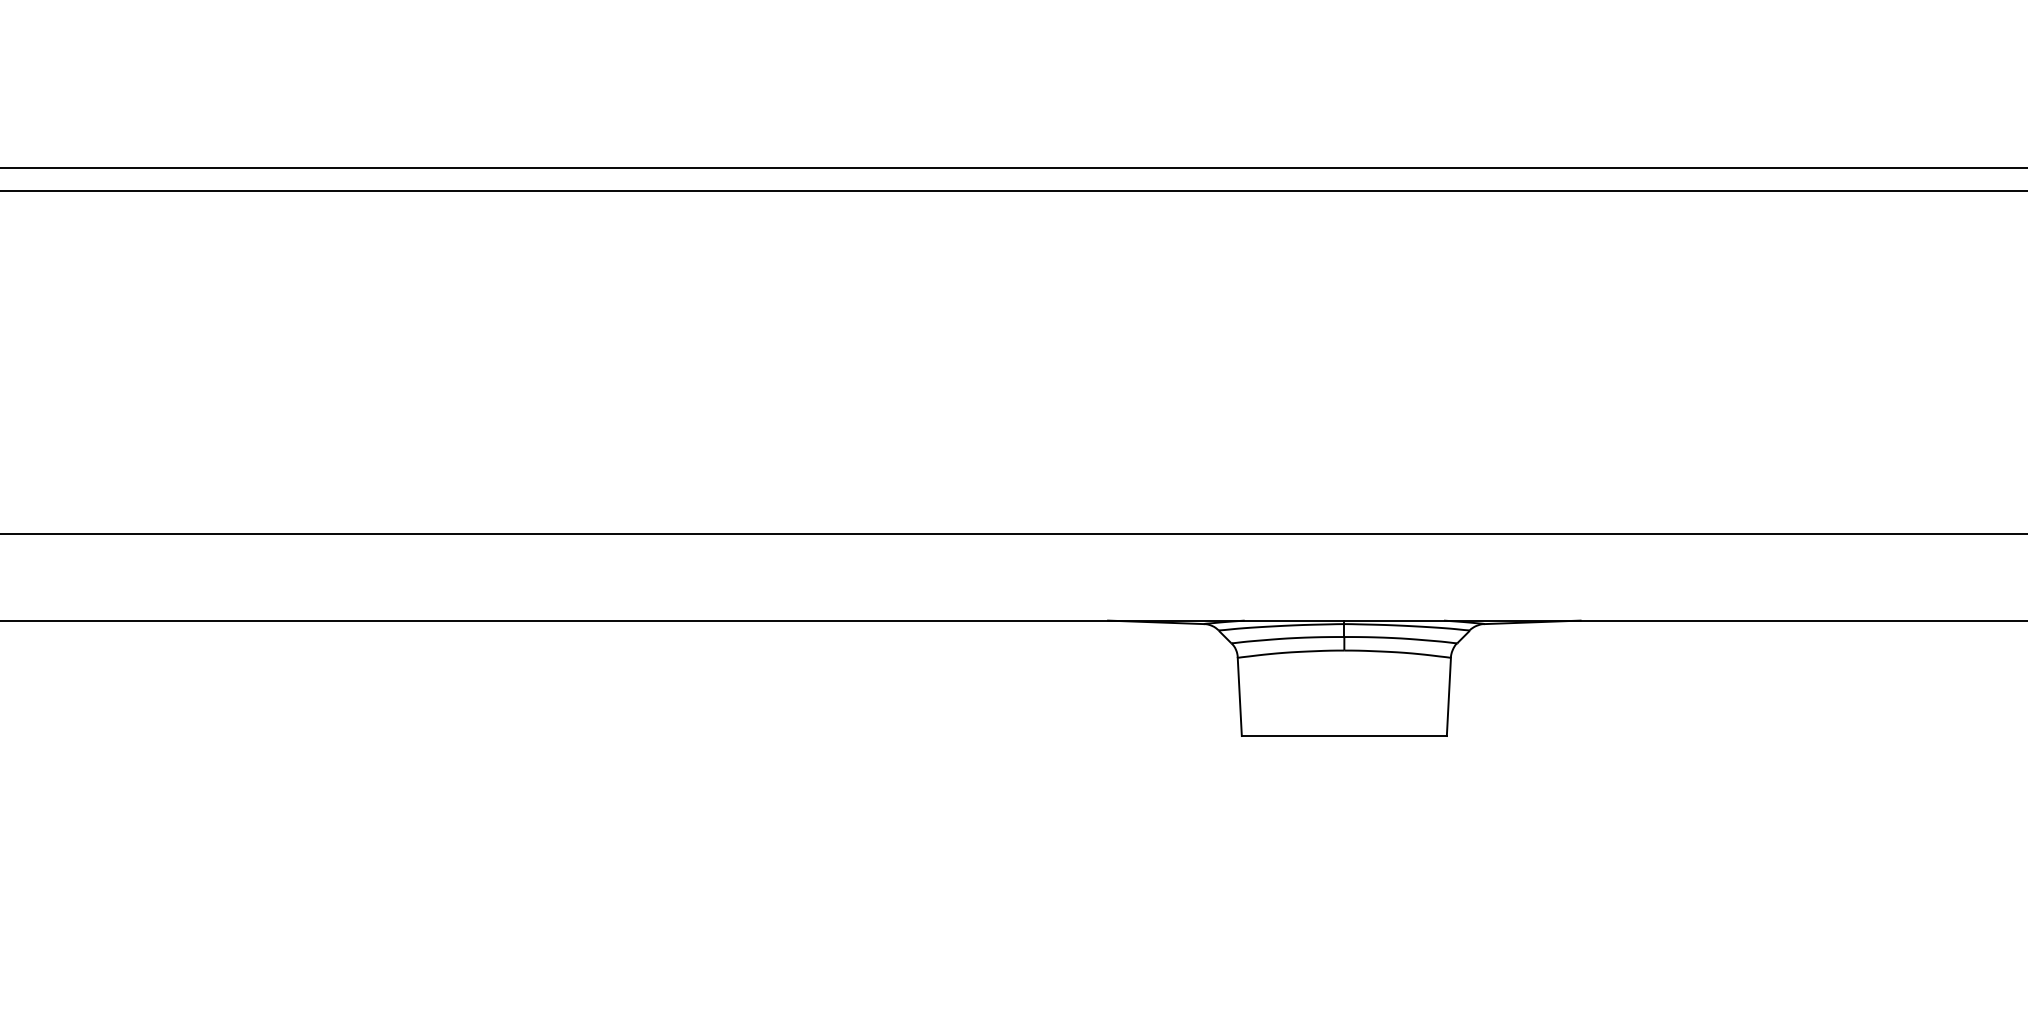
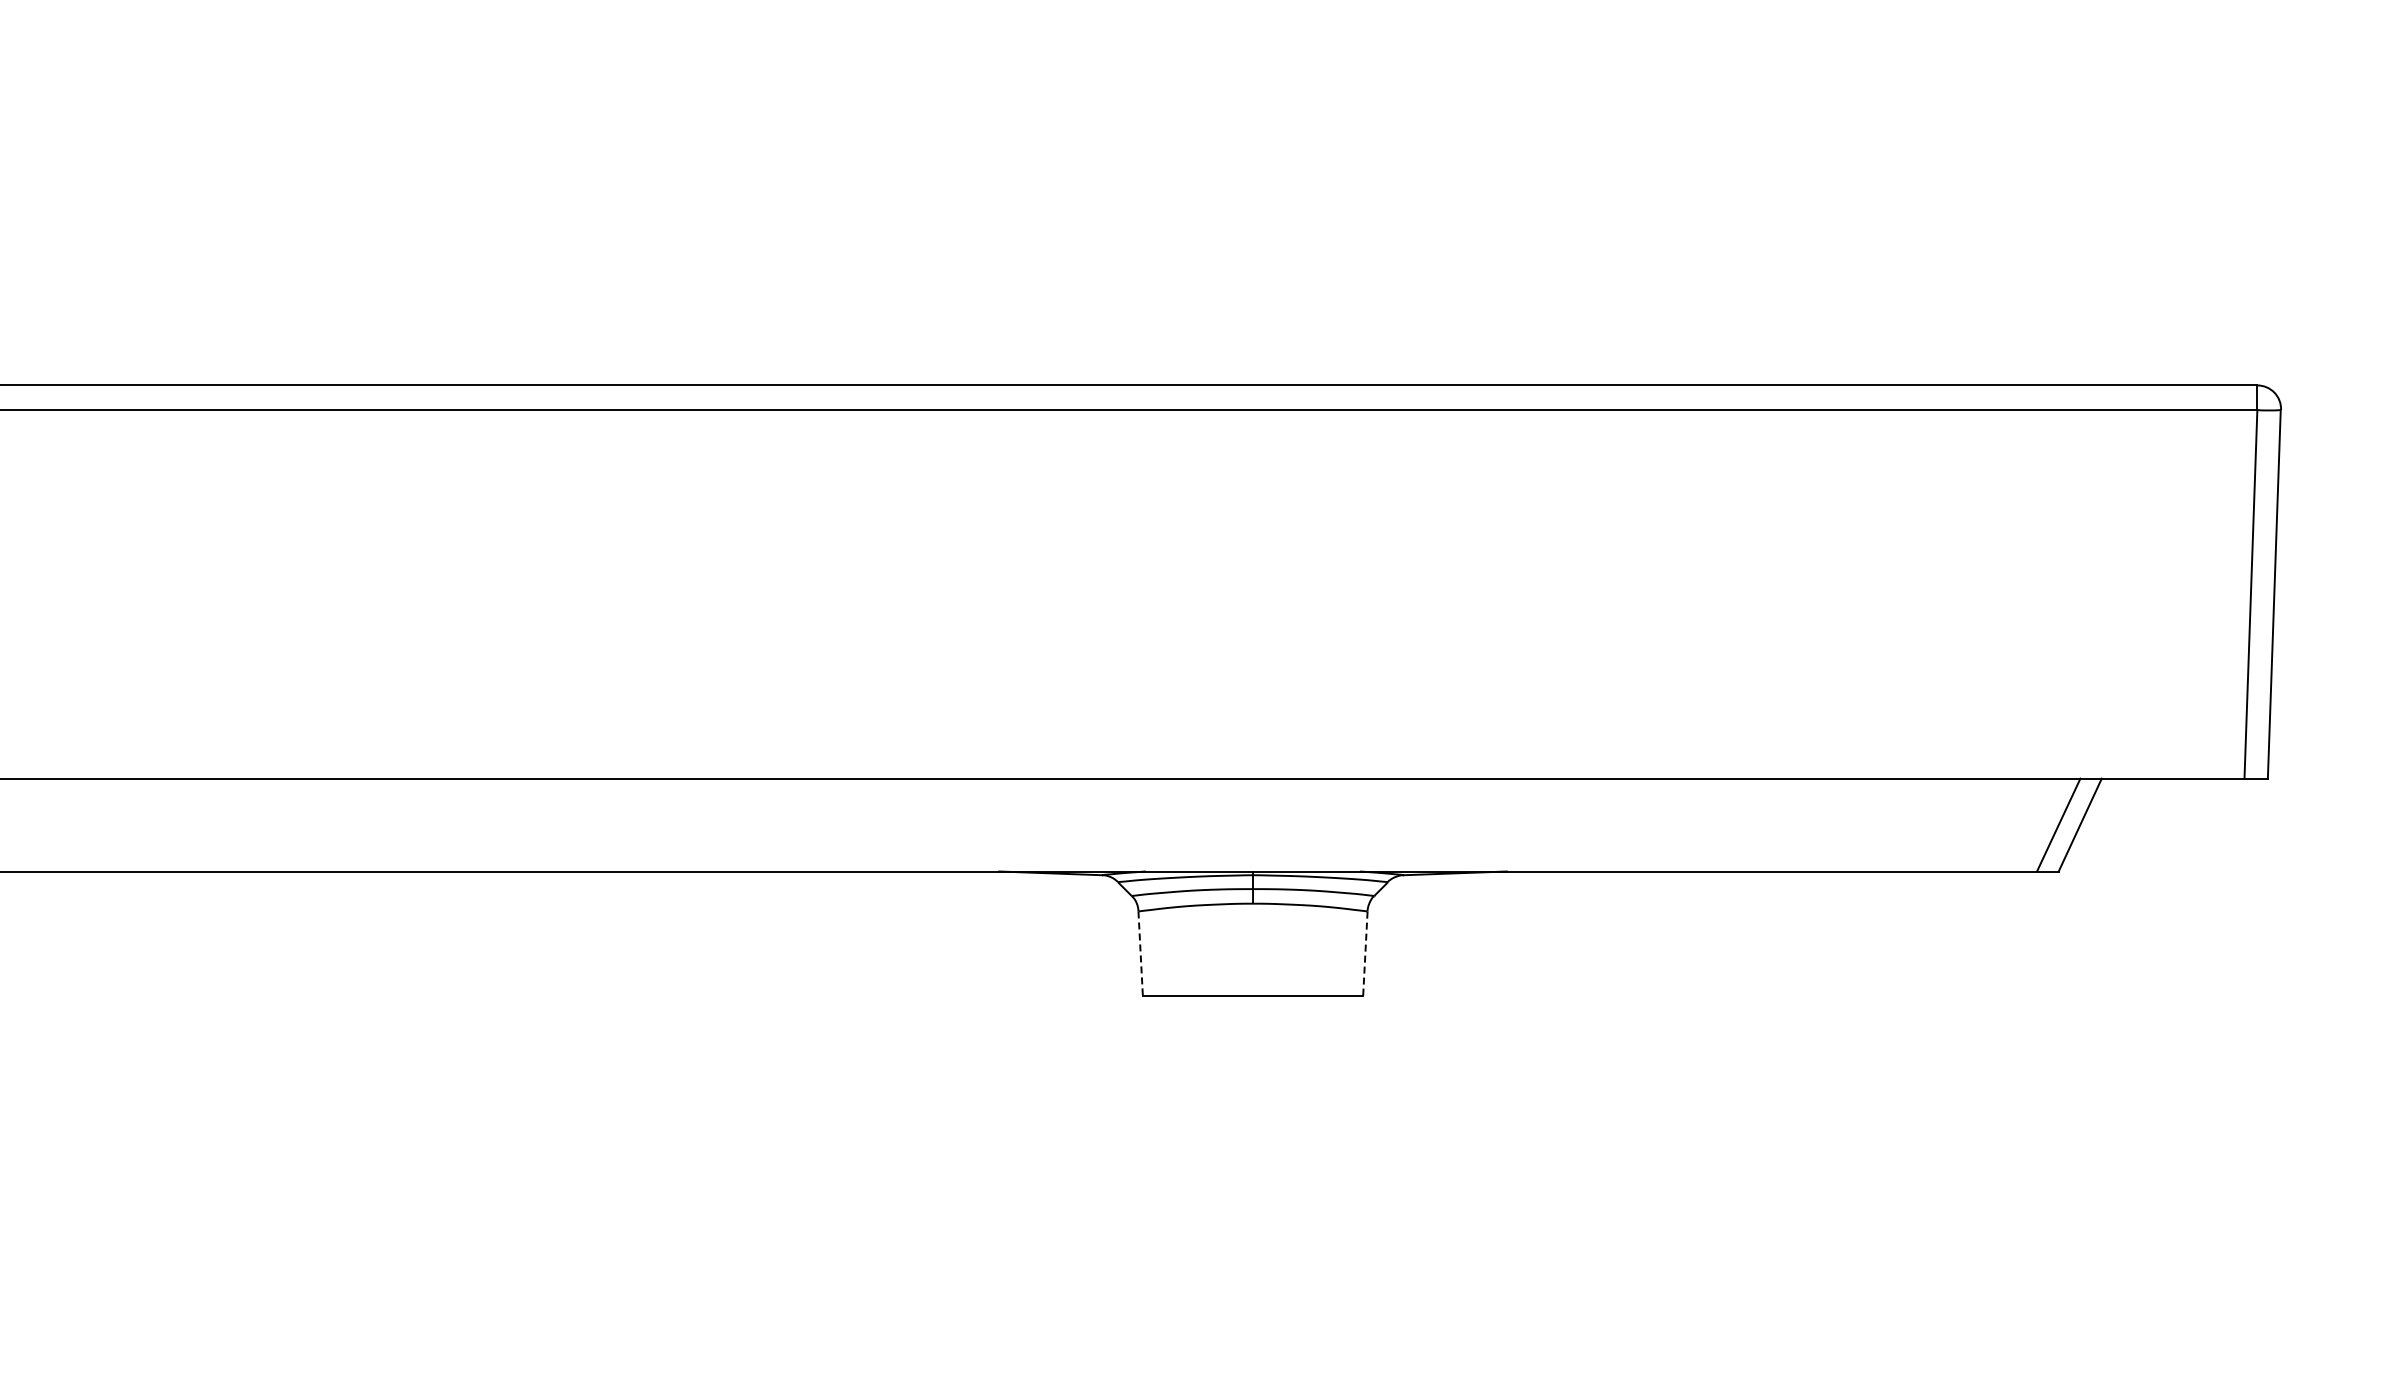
line: (1449, 696) -> (1365, 953), solid -> dashed
line: (1239, 697) -> (1140, 954), solid -> dashed

